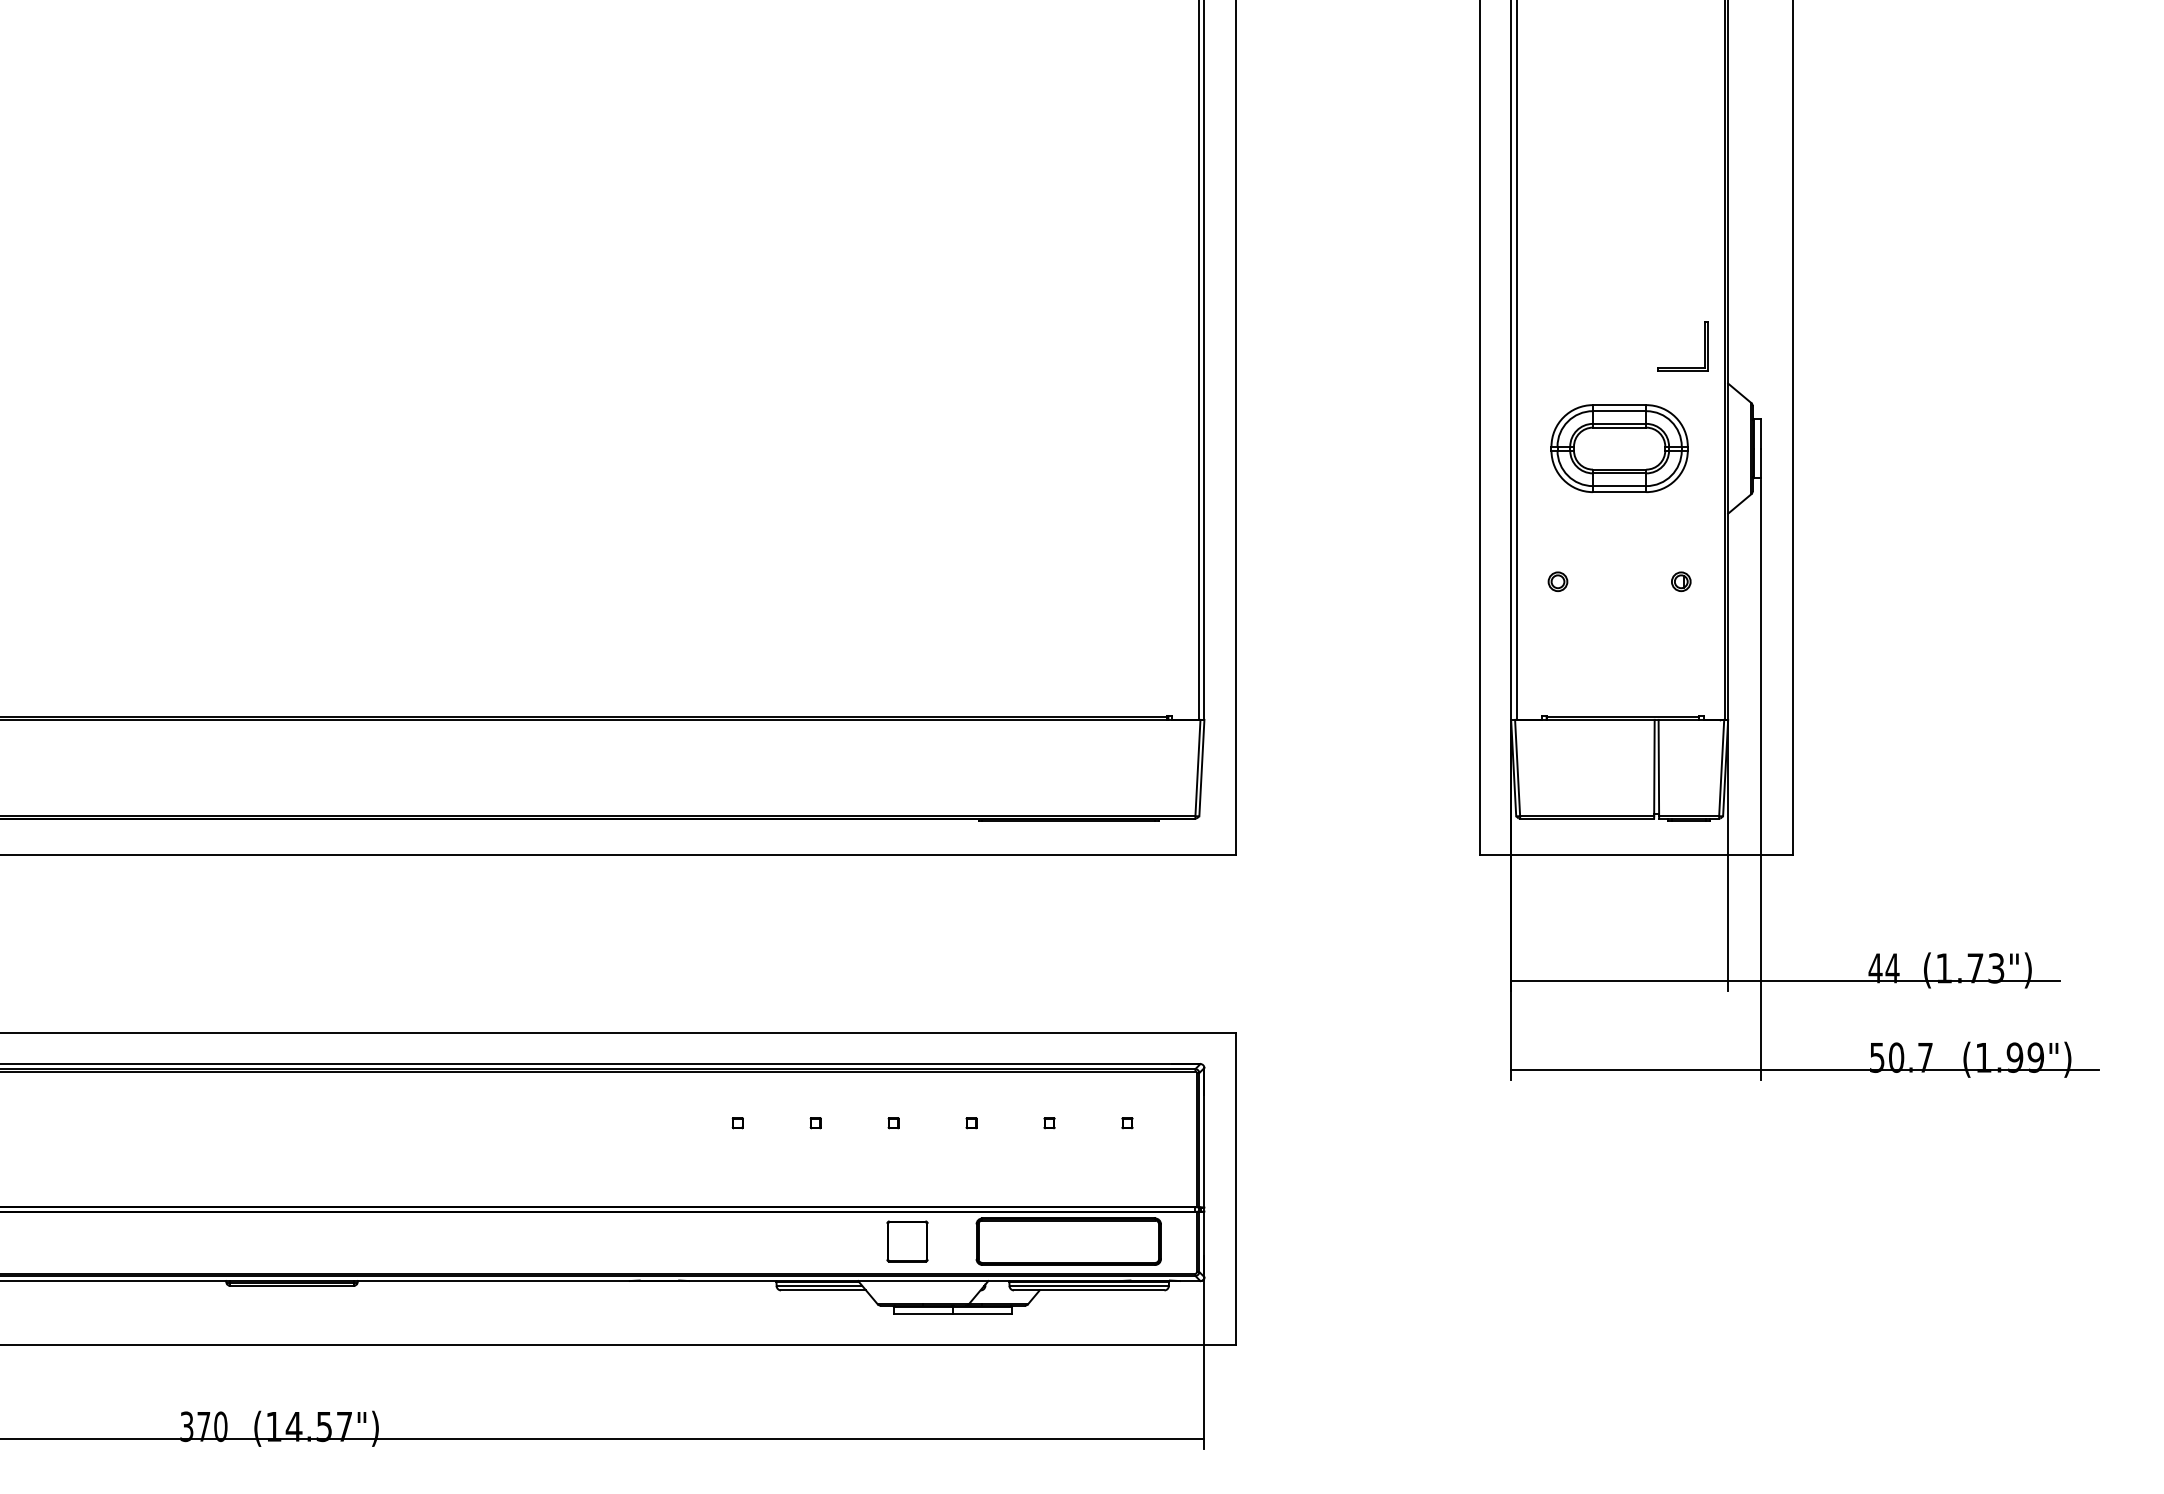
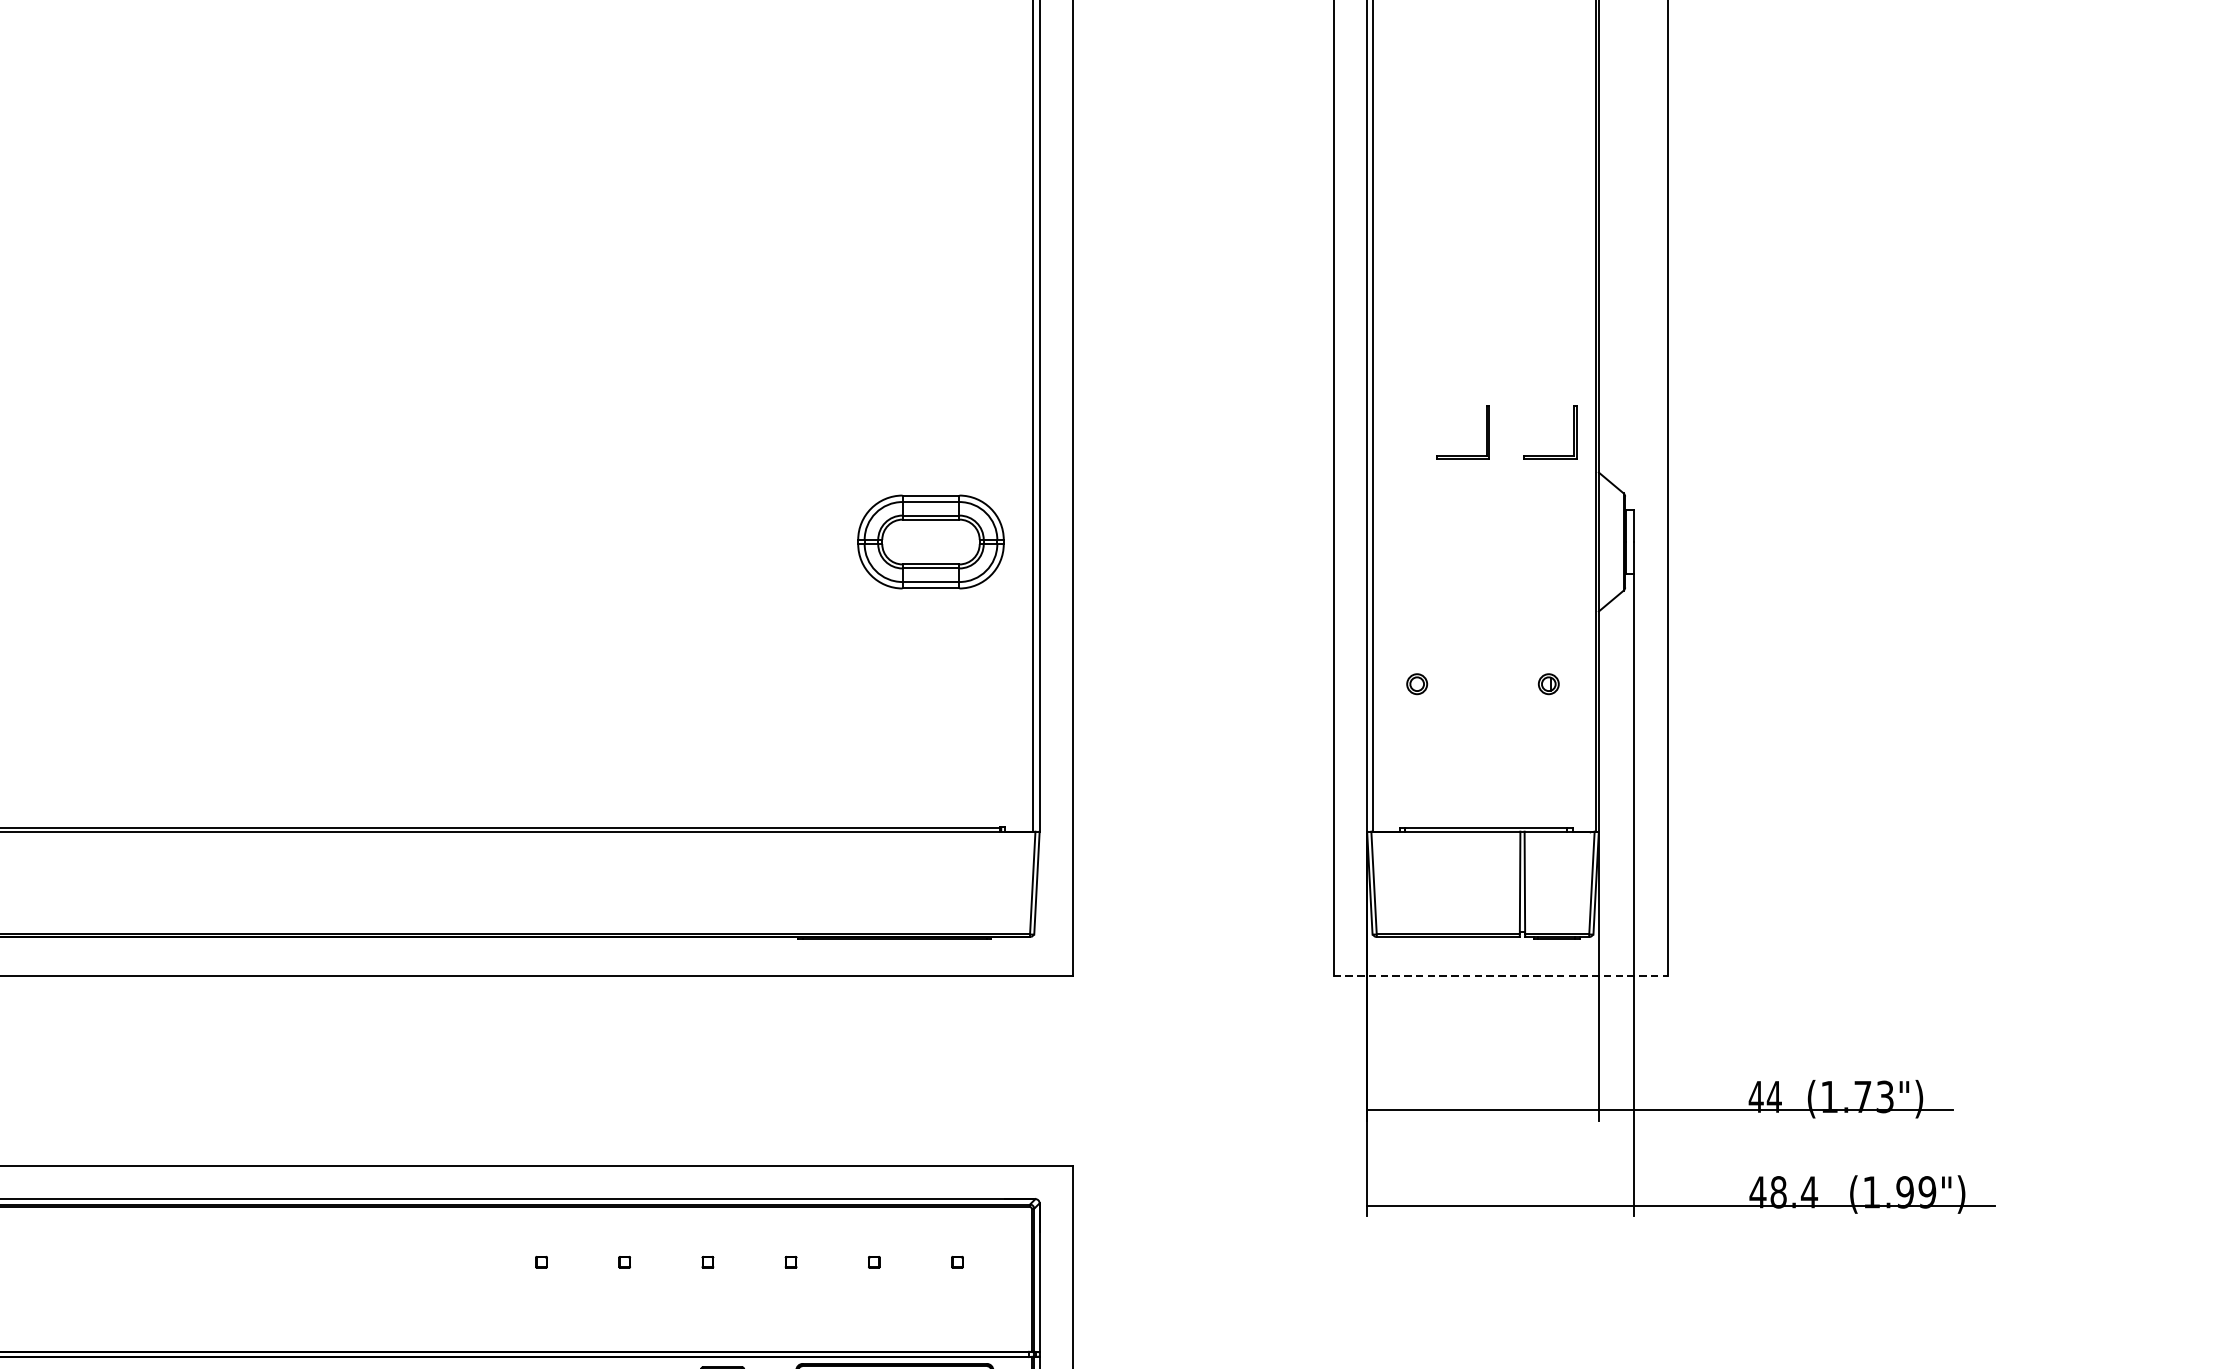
part: (1600, 367) -> (1462, 455), added
part: (1619, 448) -> (930, 541), moved
line: (1636, 854) -> (1500, 975), solid -> dashed
text: (1901, 1057) -> (1783, 1192), 50.7 -> 48.4

